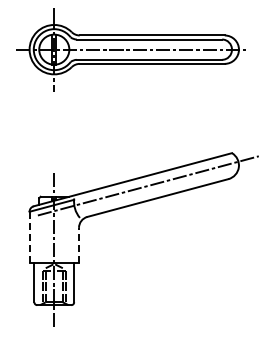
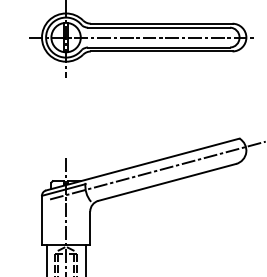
line: (29, 236) -> (41, 219), dashed -> solid
line: (79, 244) -> (90, 227), dashed -> solid

